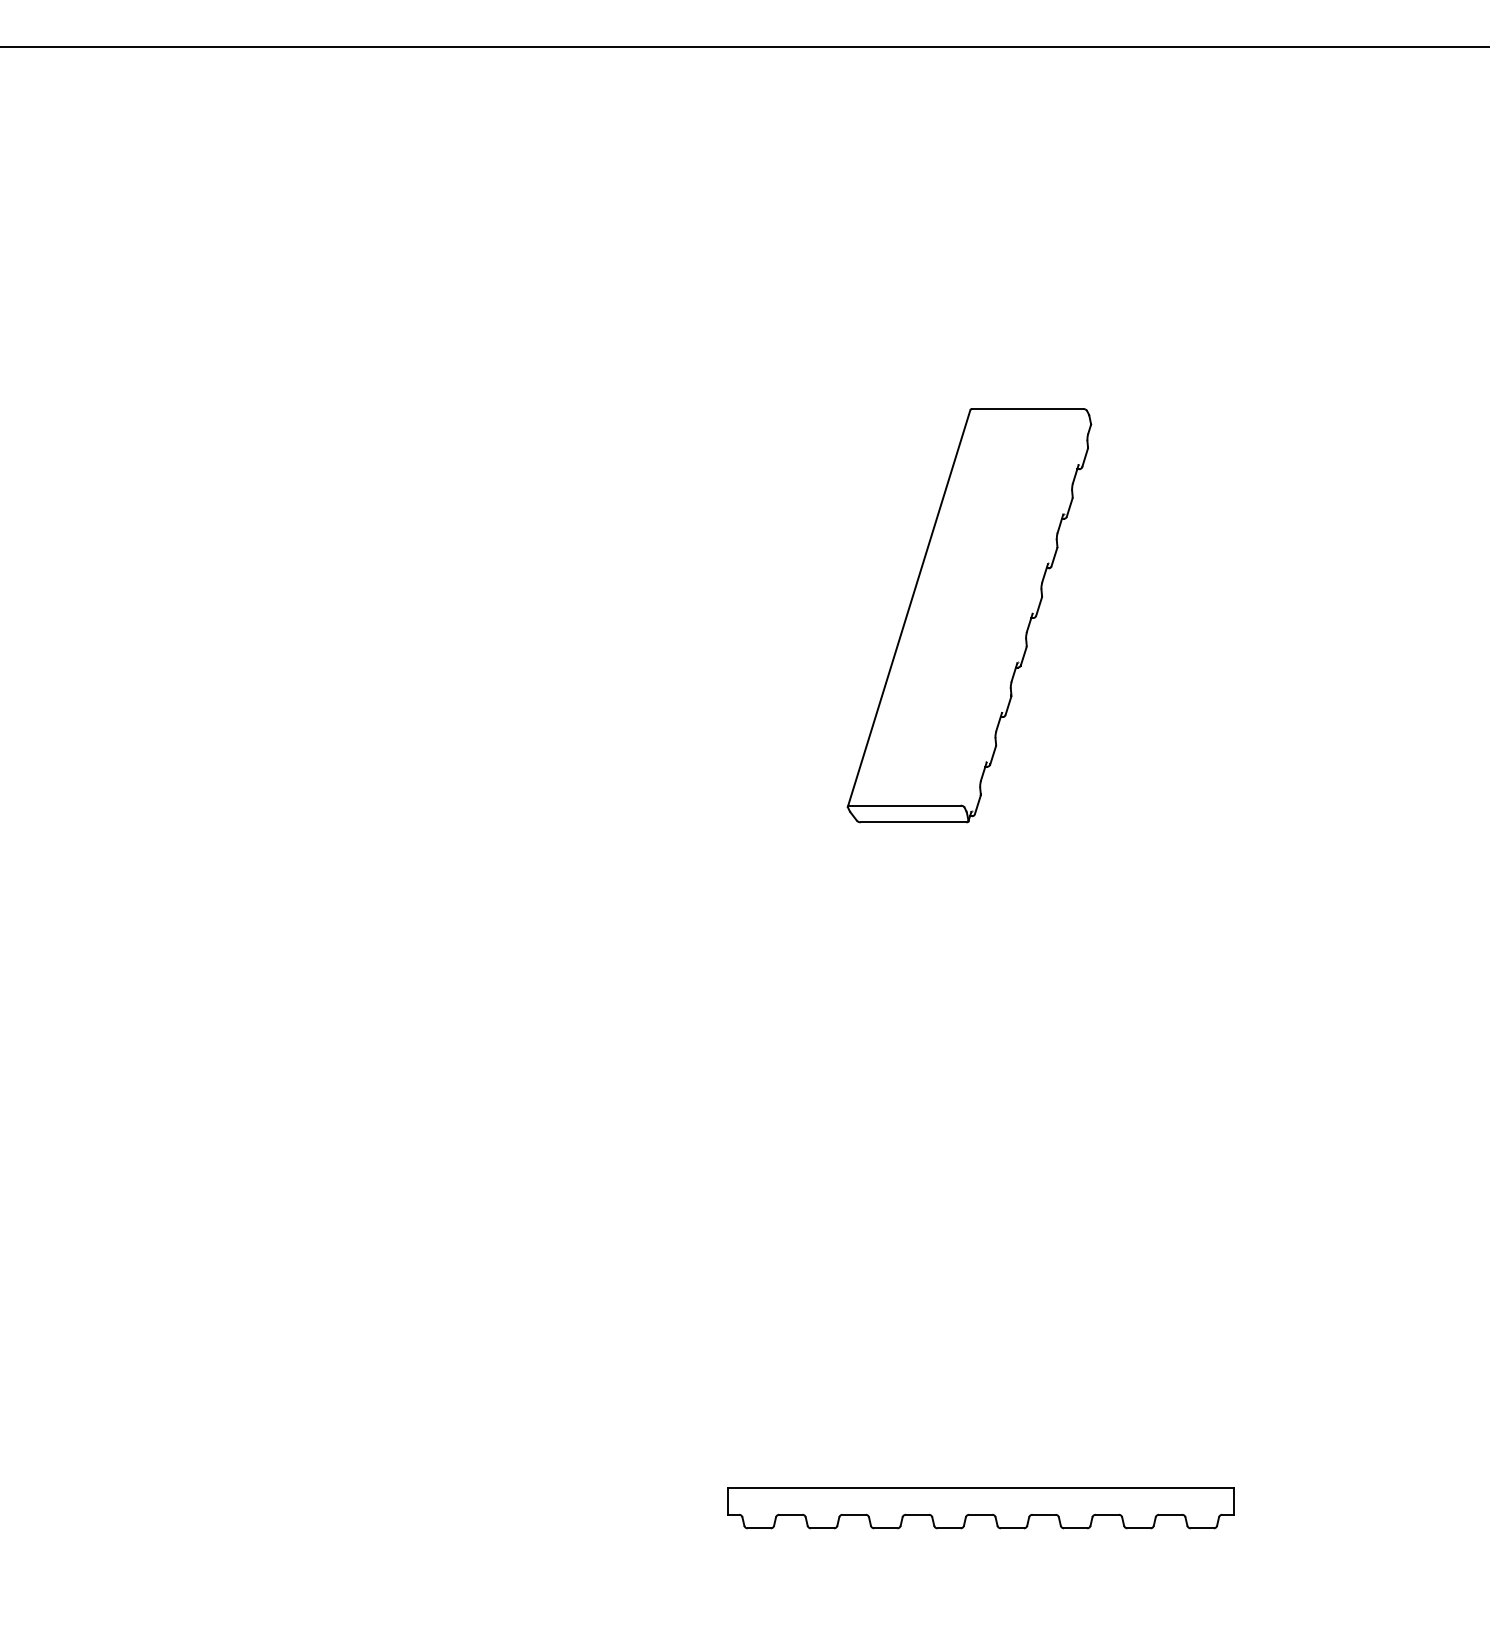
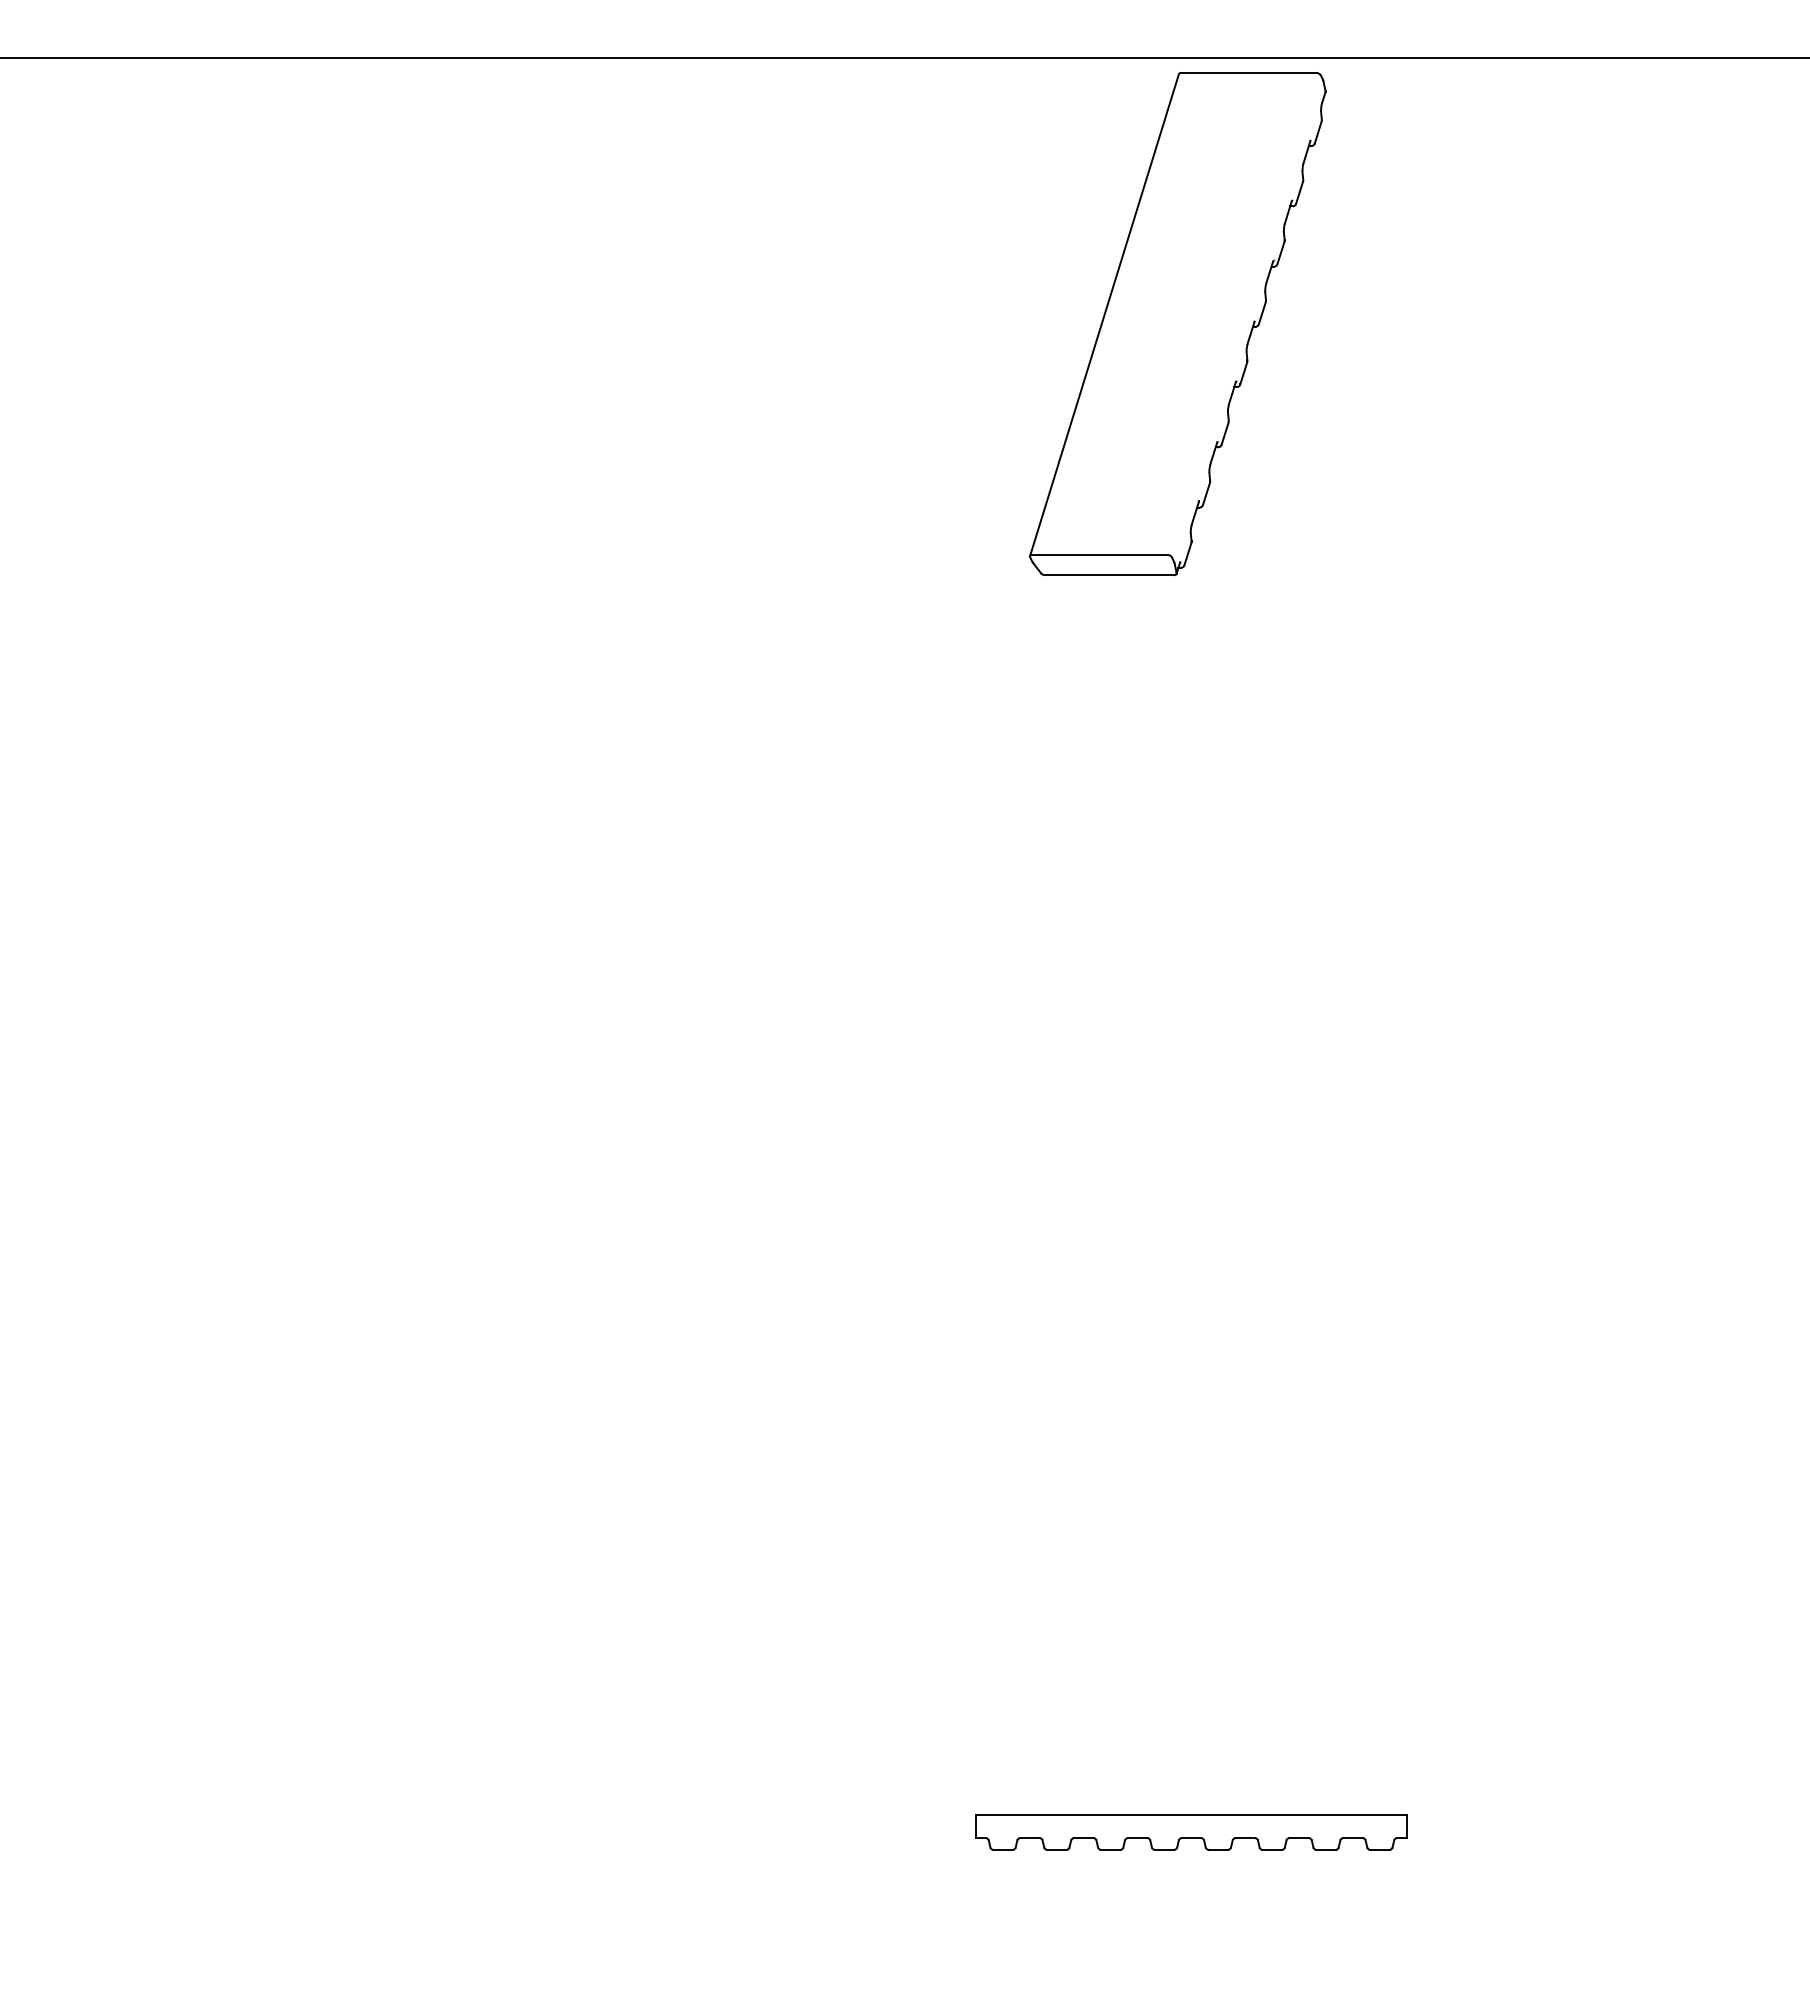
part: (969, 616) -> (1177, 324), moved
part: (980, 1508) -> (1191, 1832), size x0.7

